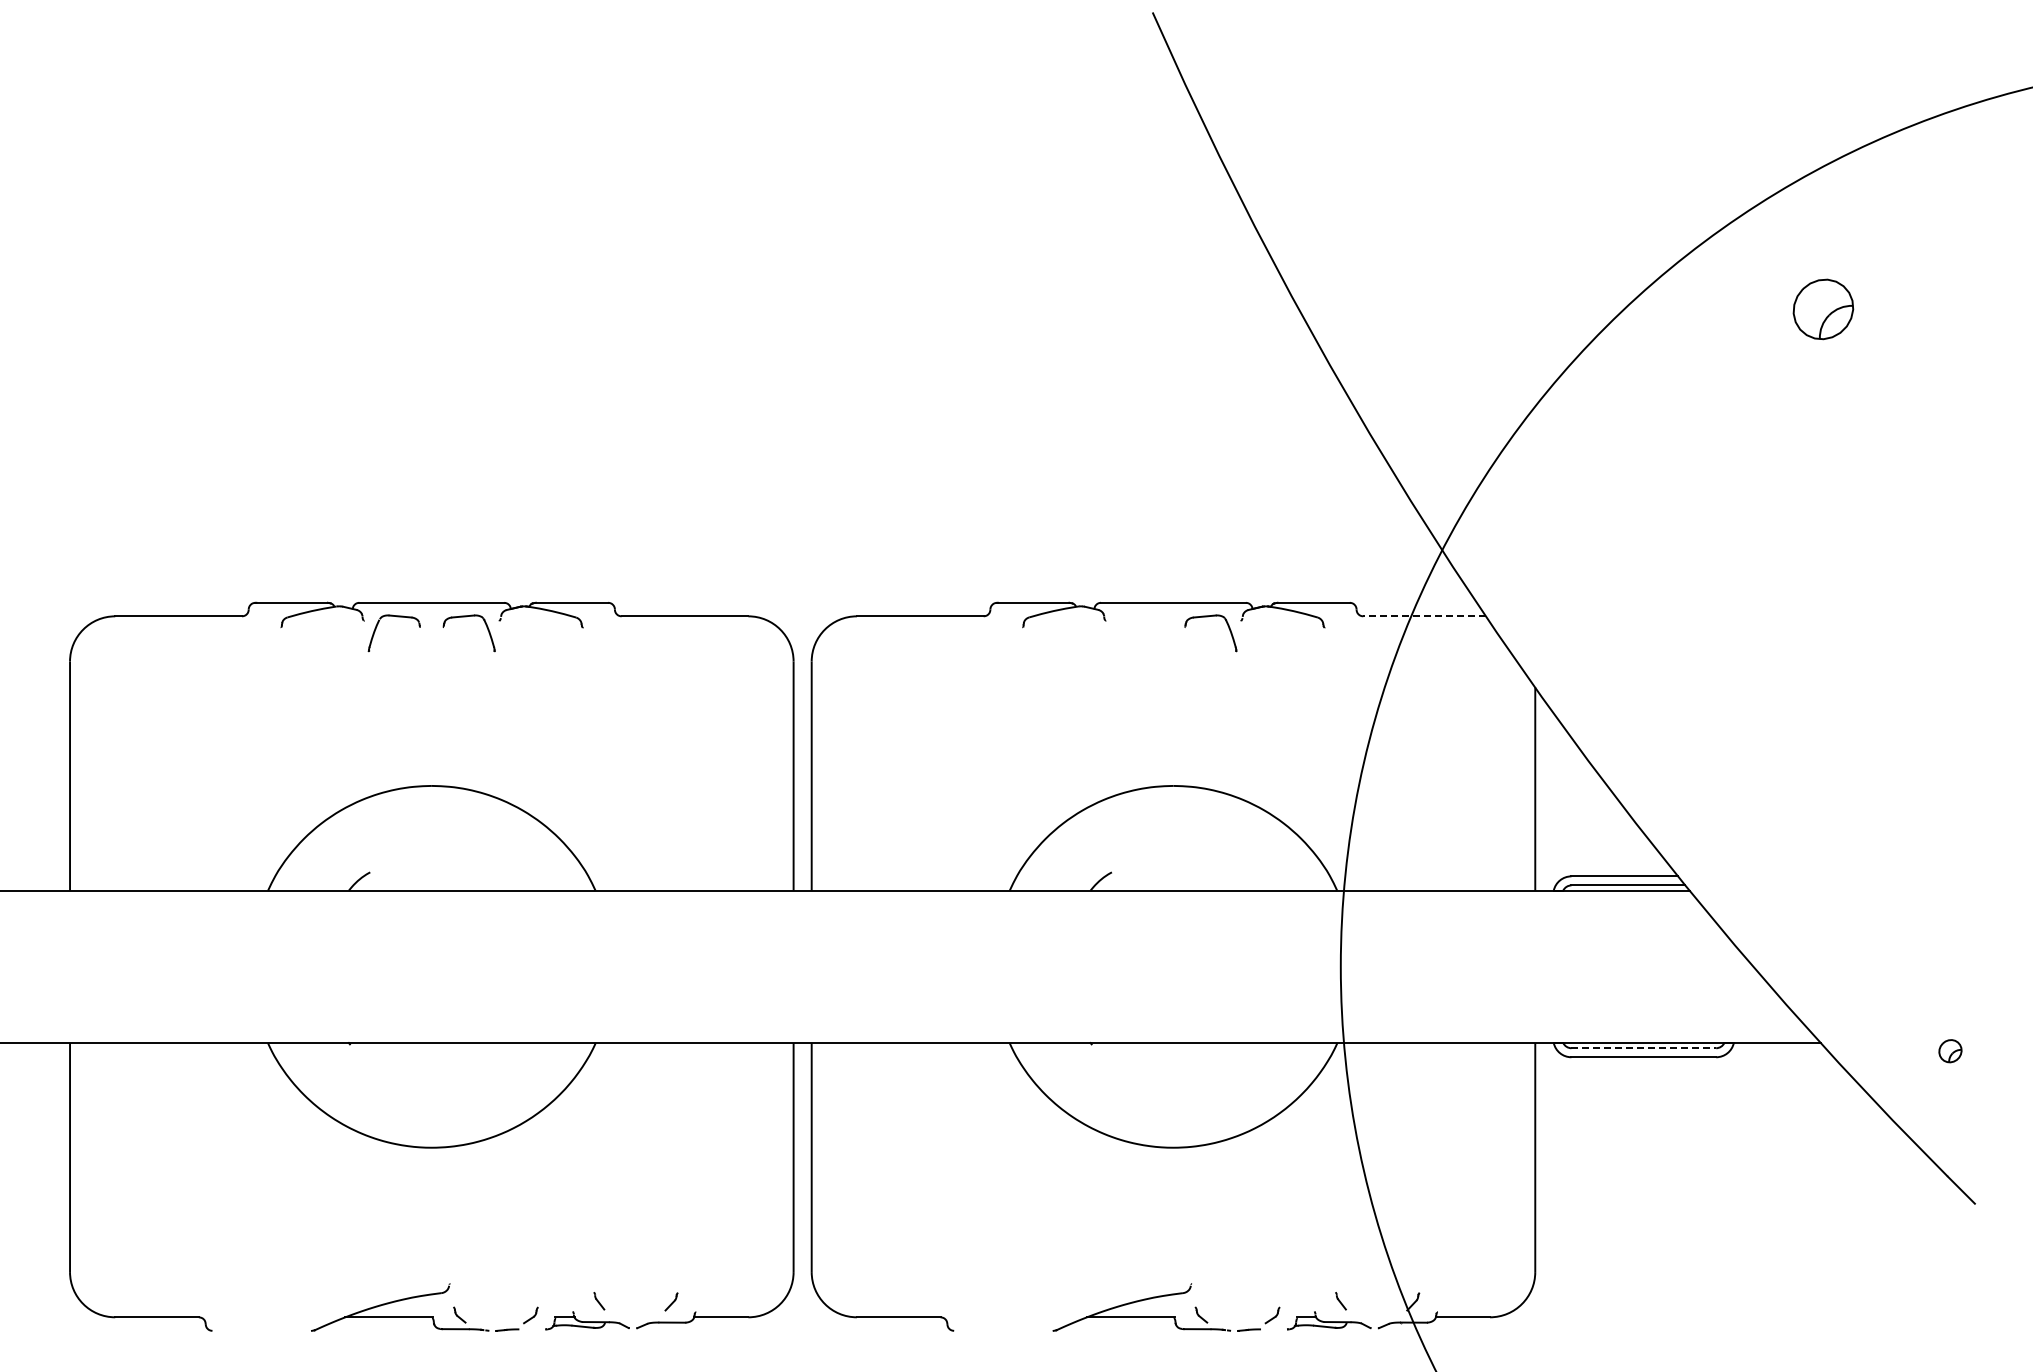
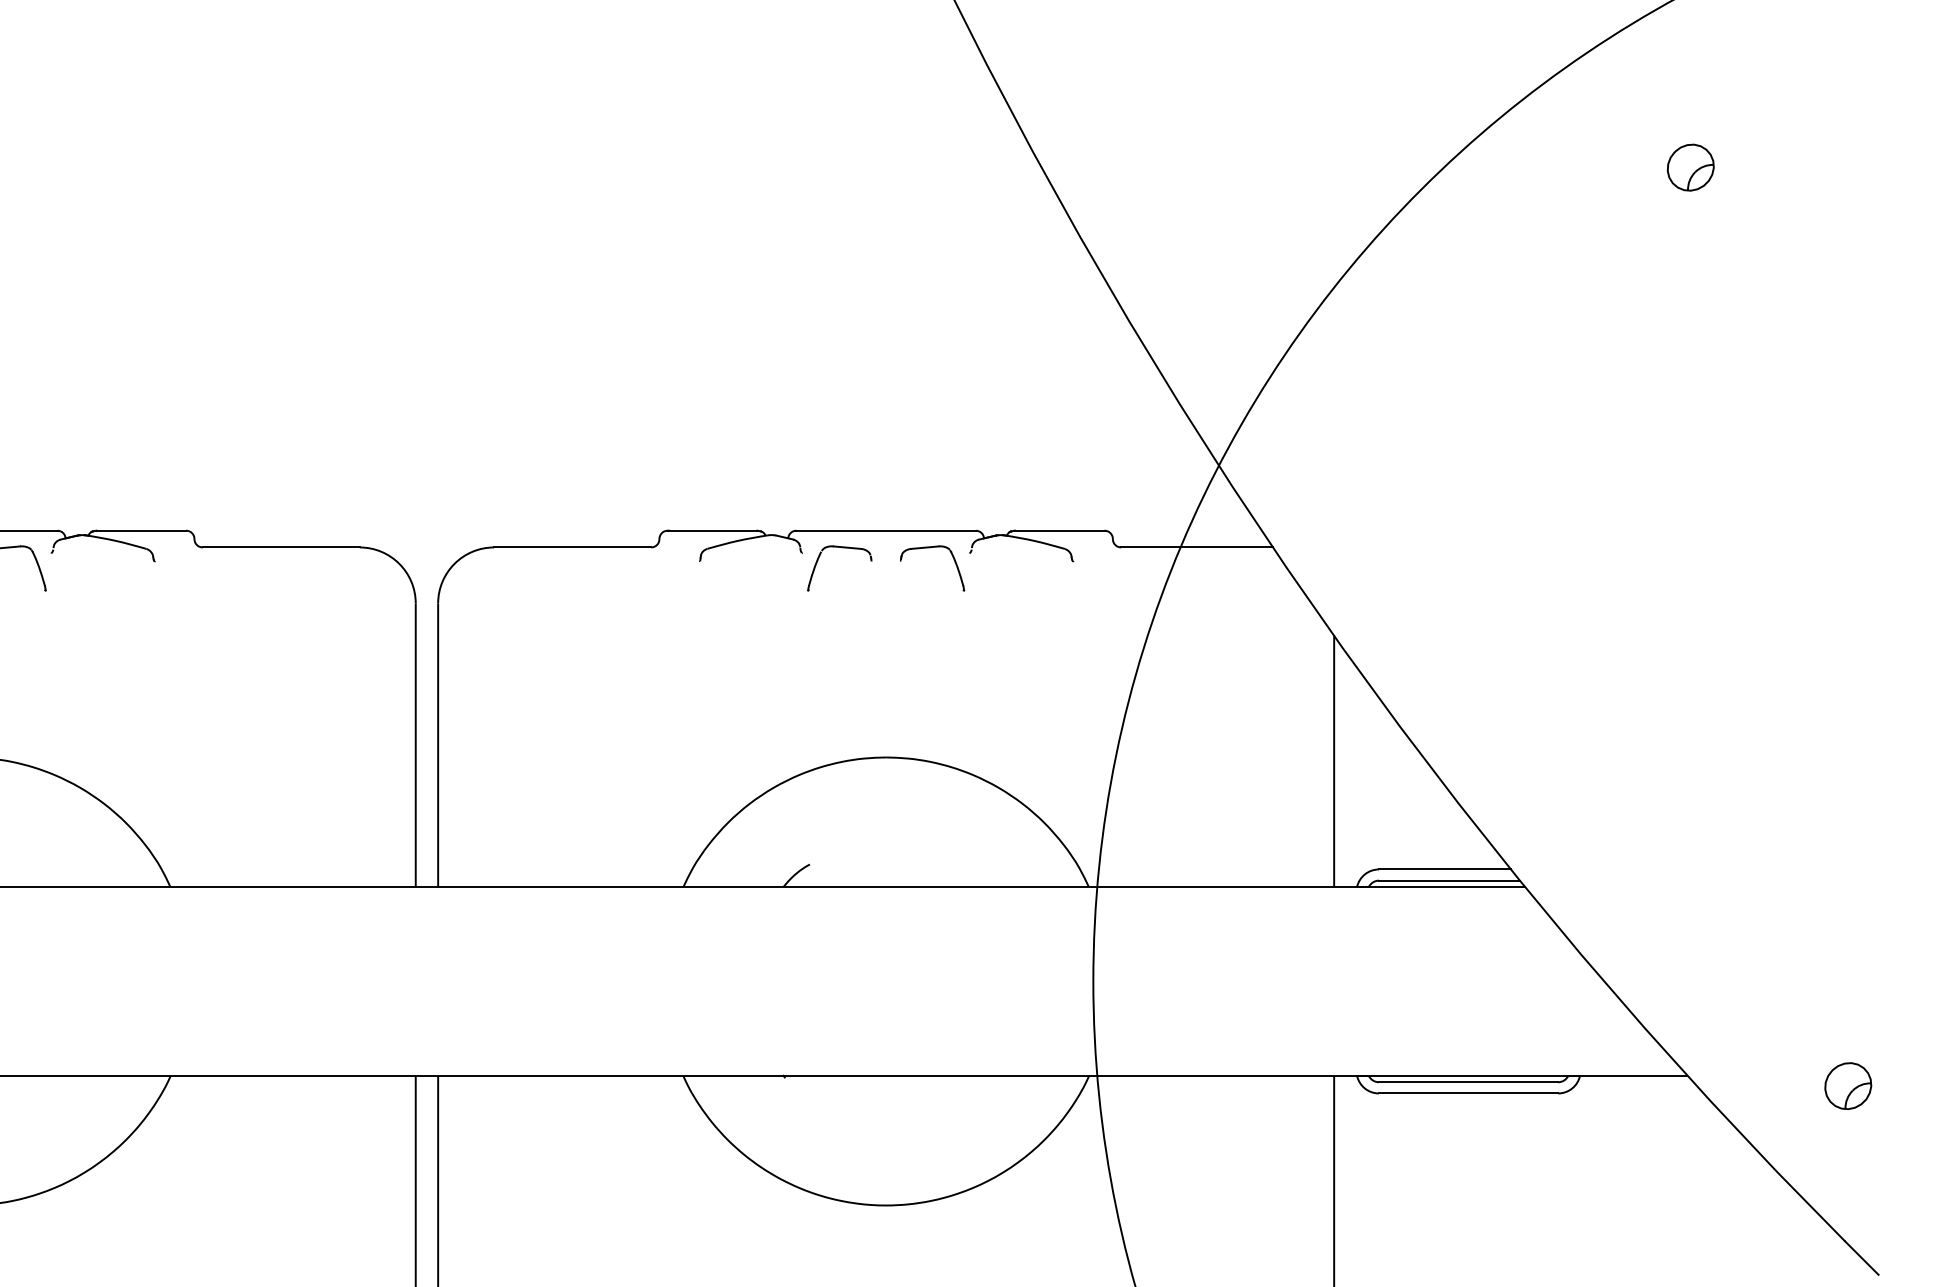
part: (1822, 309) -> (1689, 167), size x0.62
line: (1424, 616) -> (1196, 547), dashed -> solid
part: (1138, 617) -> (842, 548), added
line: (1644, 1048) -> (1469, 1082), dashed -> solid
part: (1950, 1050) -> (1848, 1085), size x1.67

